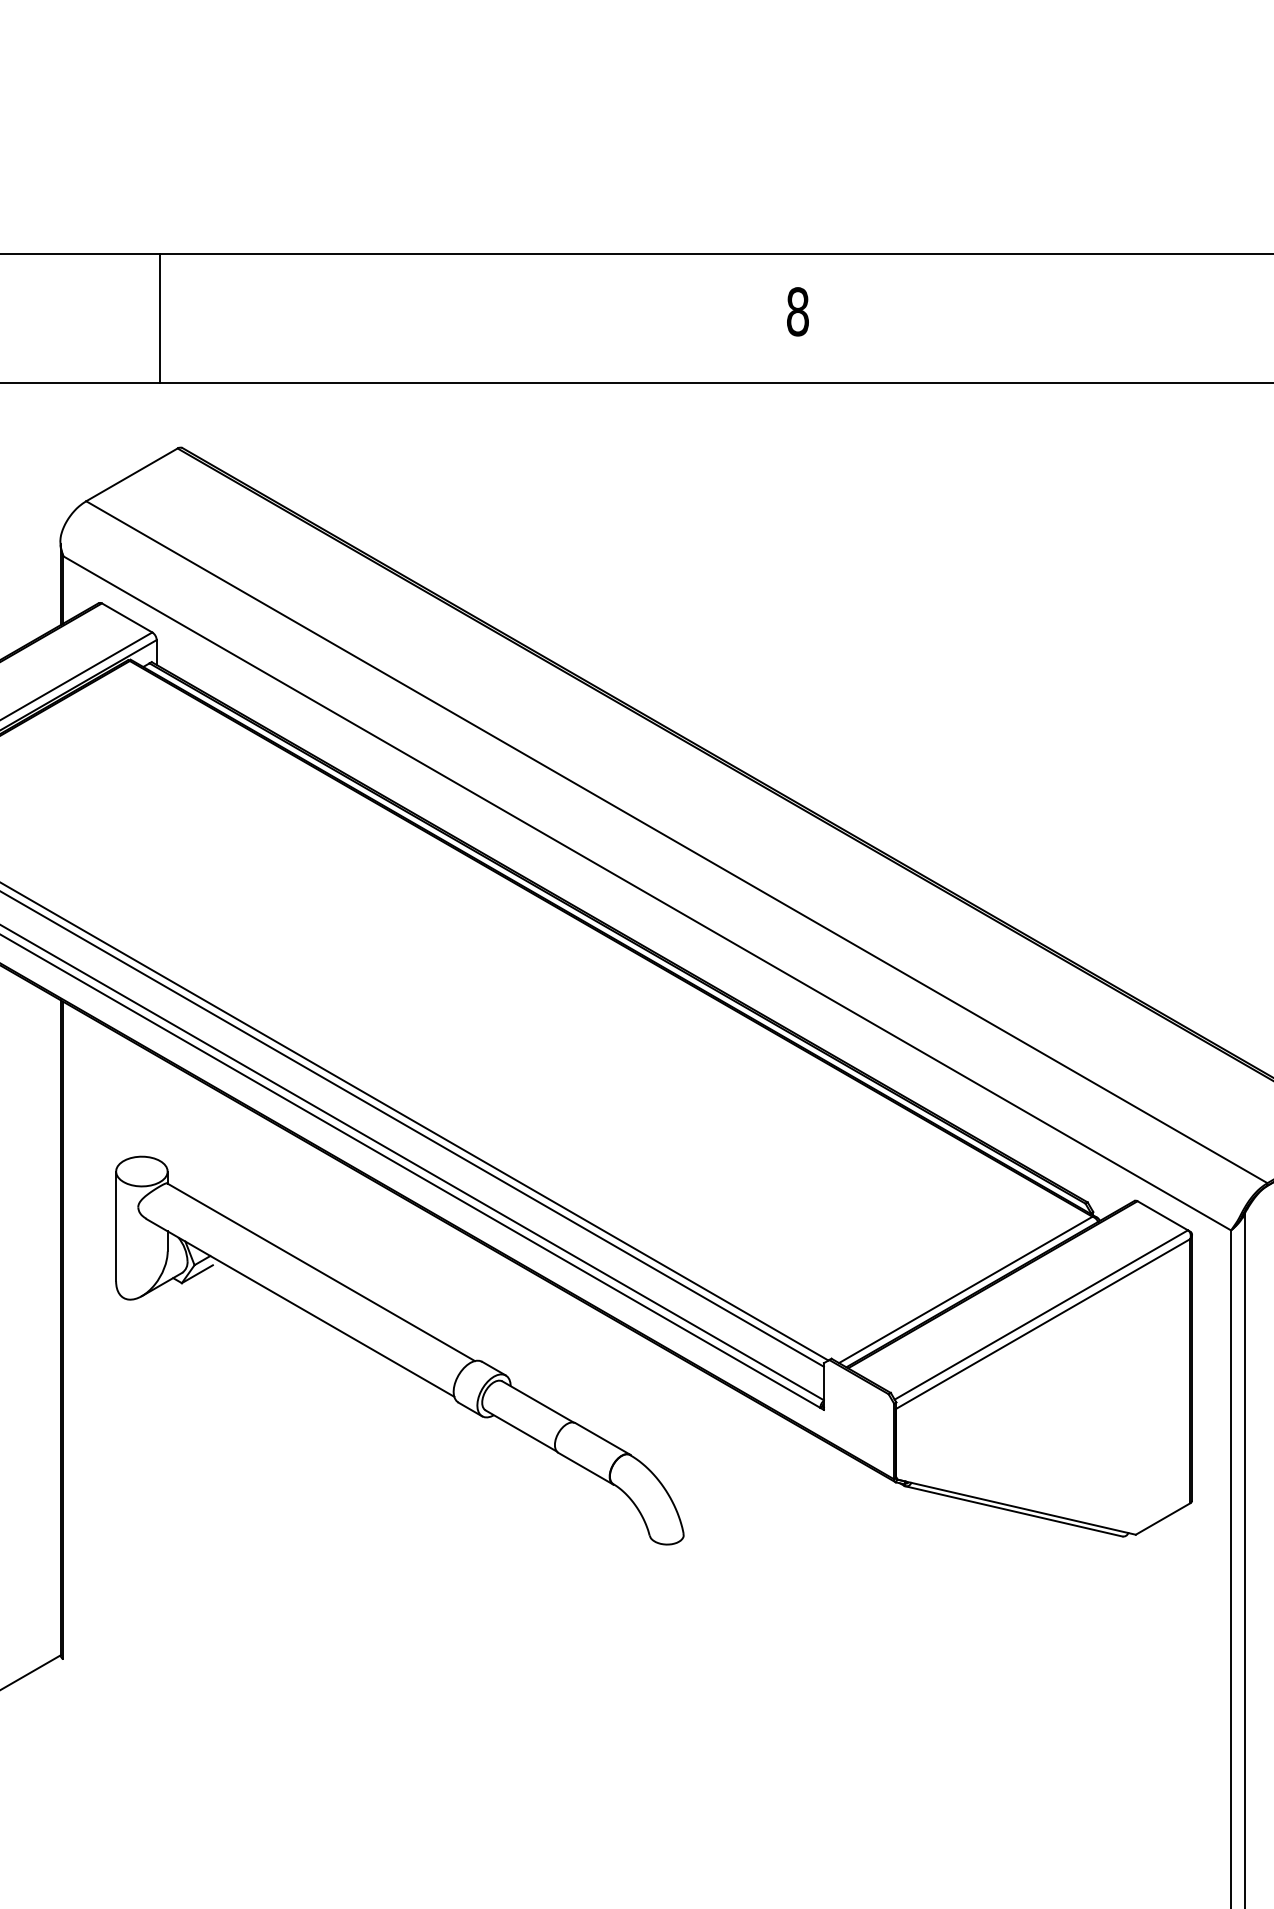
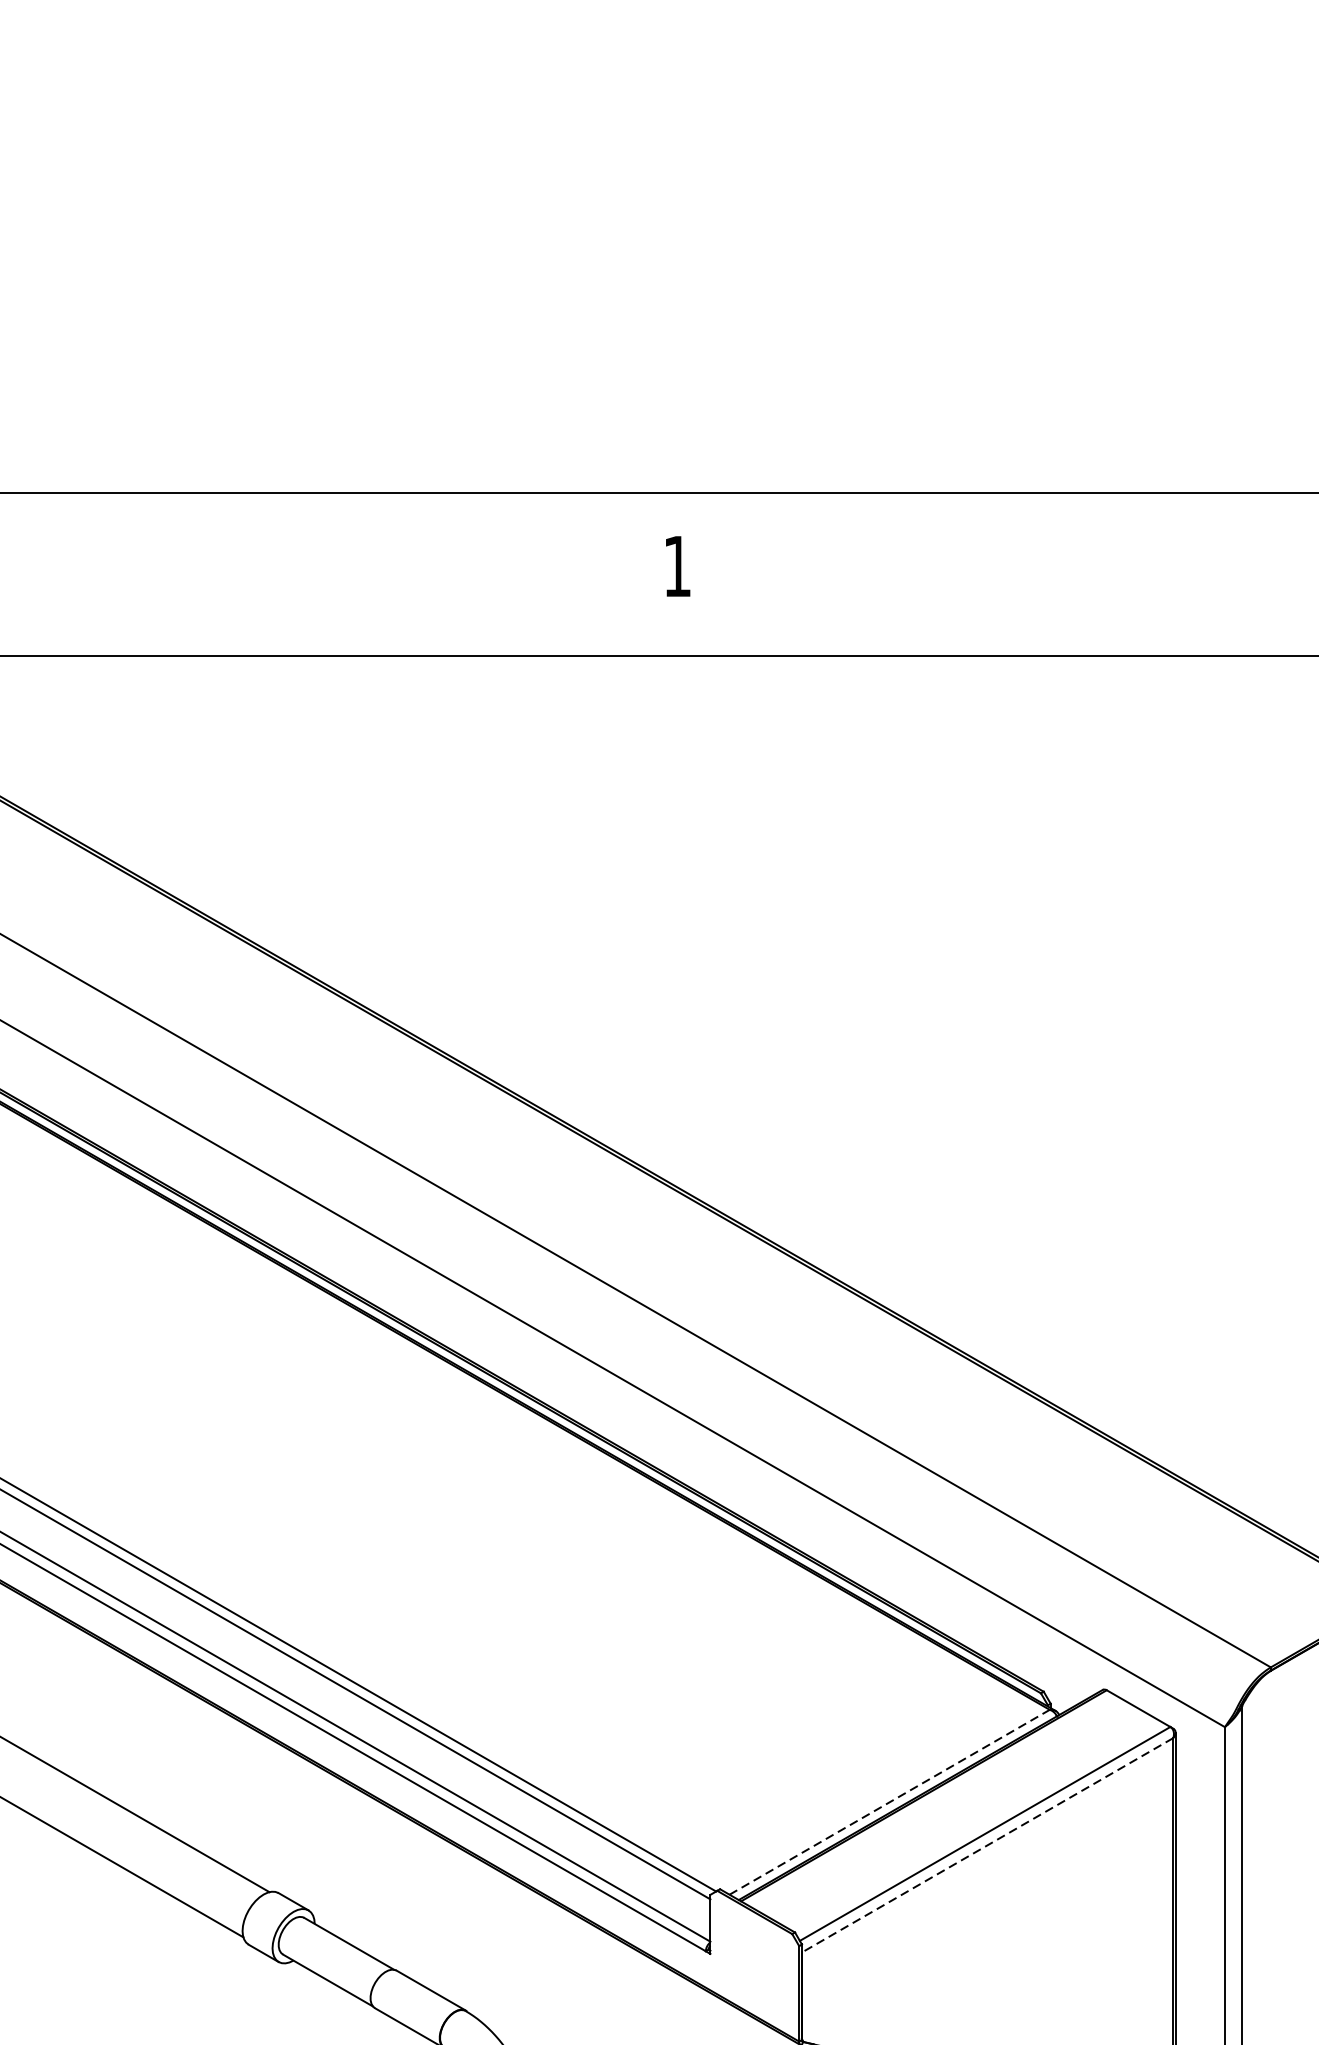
text: (797, 311) -> (677, 566), 8 -> 1
line: (966, 1289) -> (890, 1801), solid -> dashed
line: (1043, 1323) -> (987, 1844), solid -> dashed

